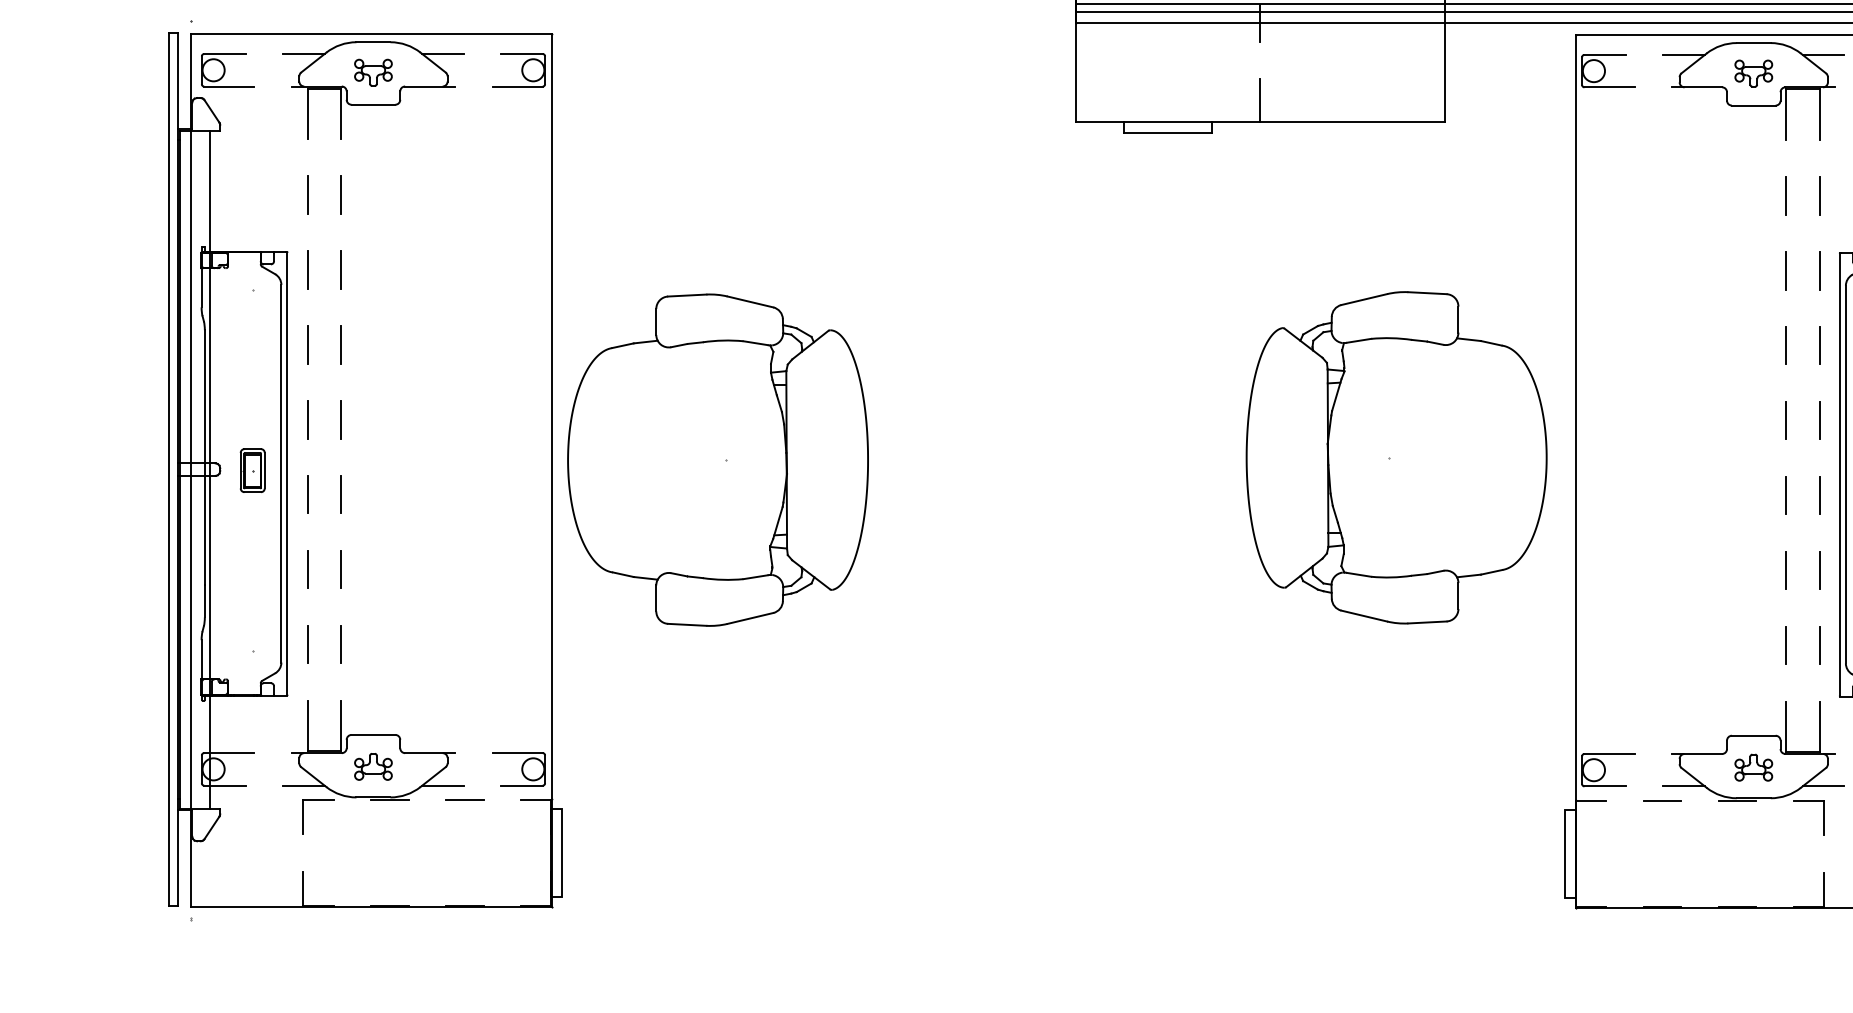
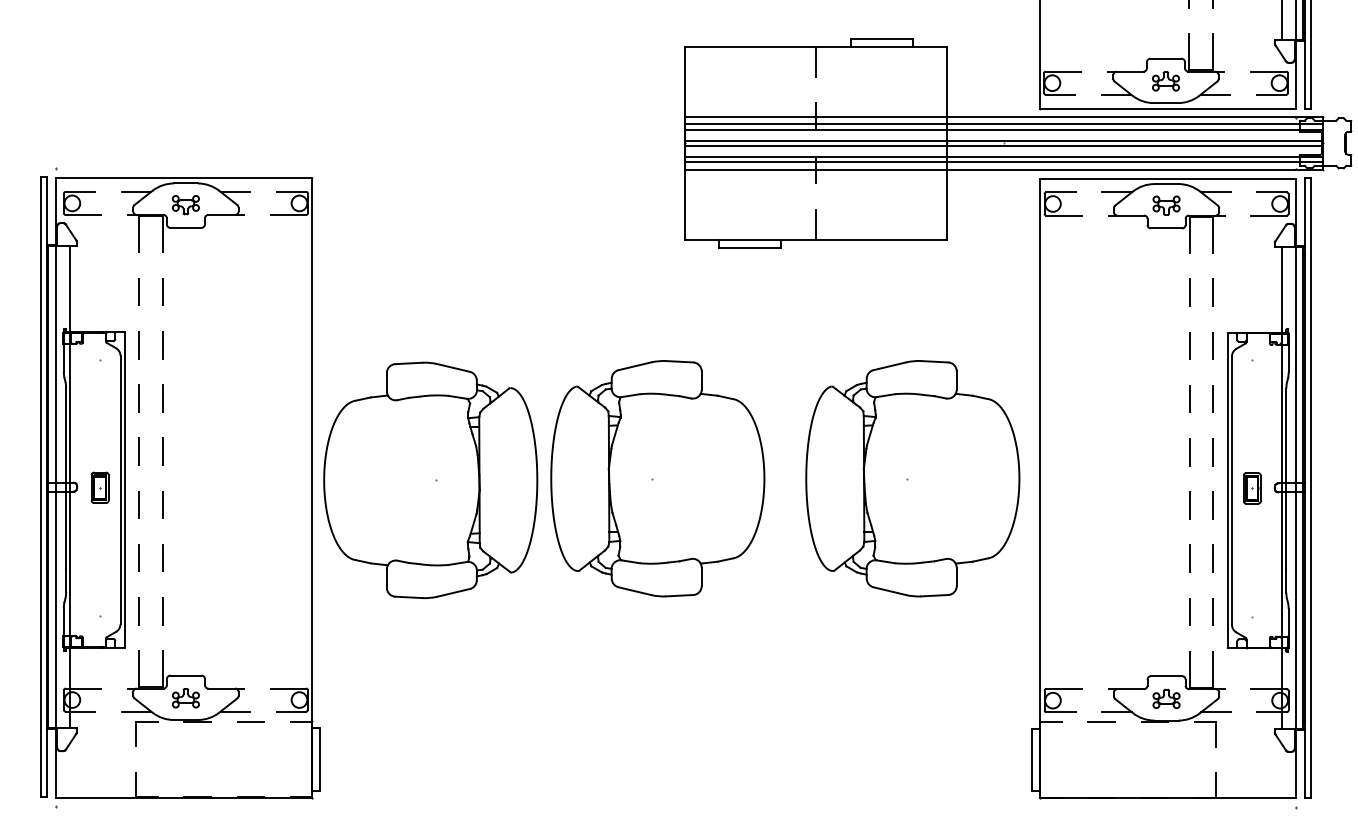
part: (1037, 457) -> (657, 478), added

